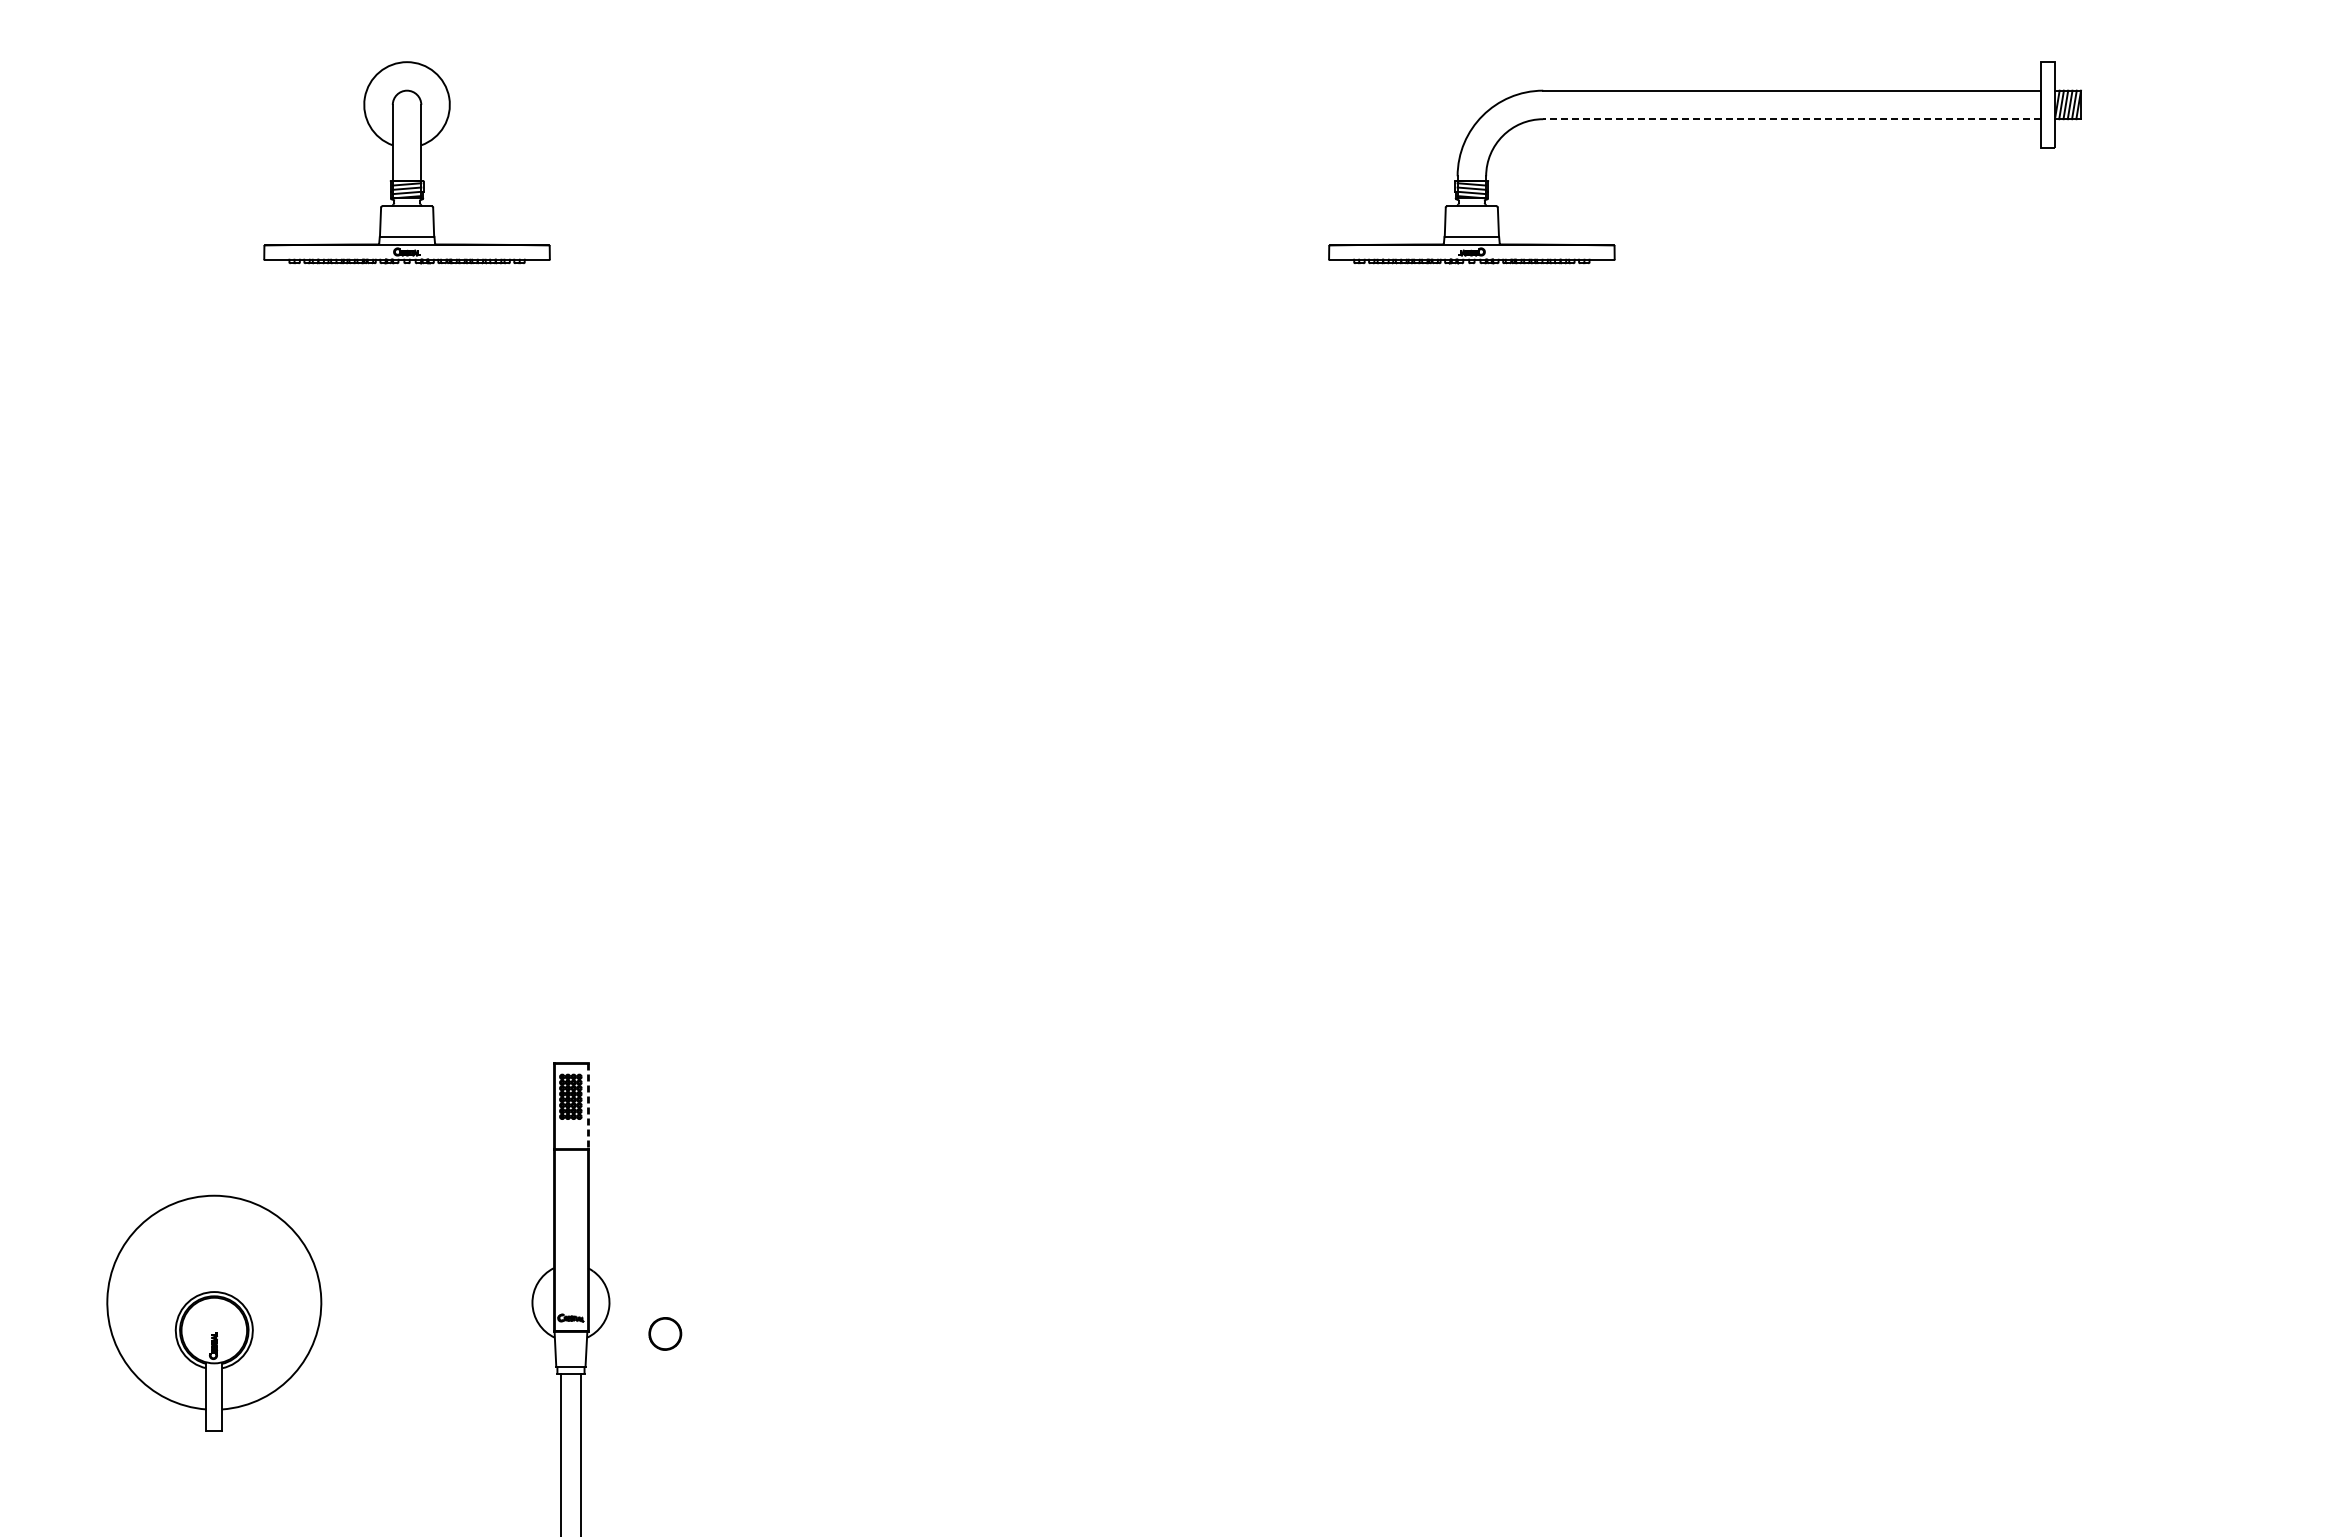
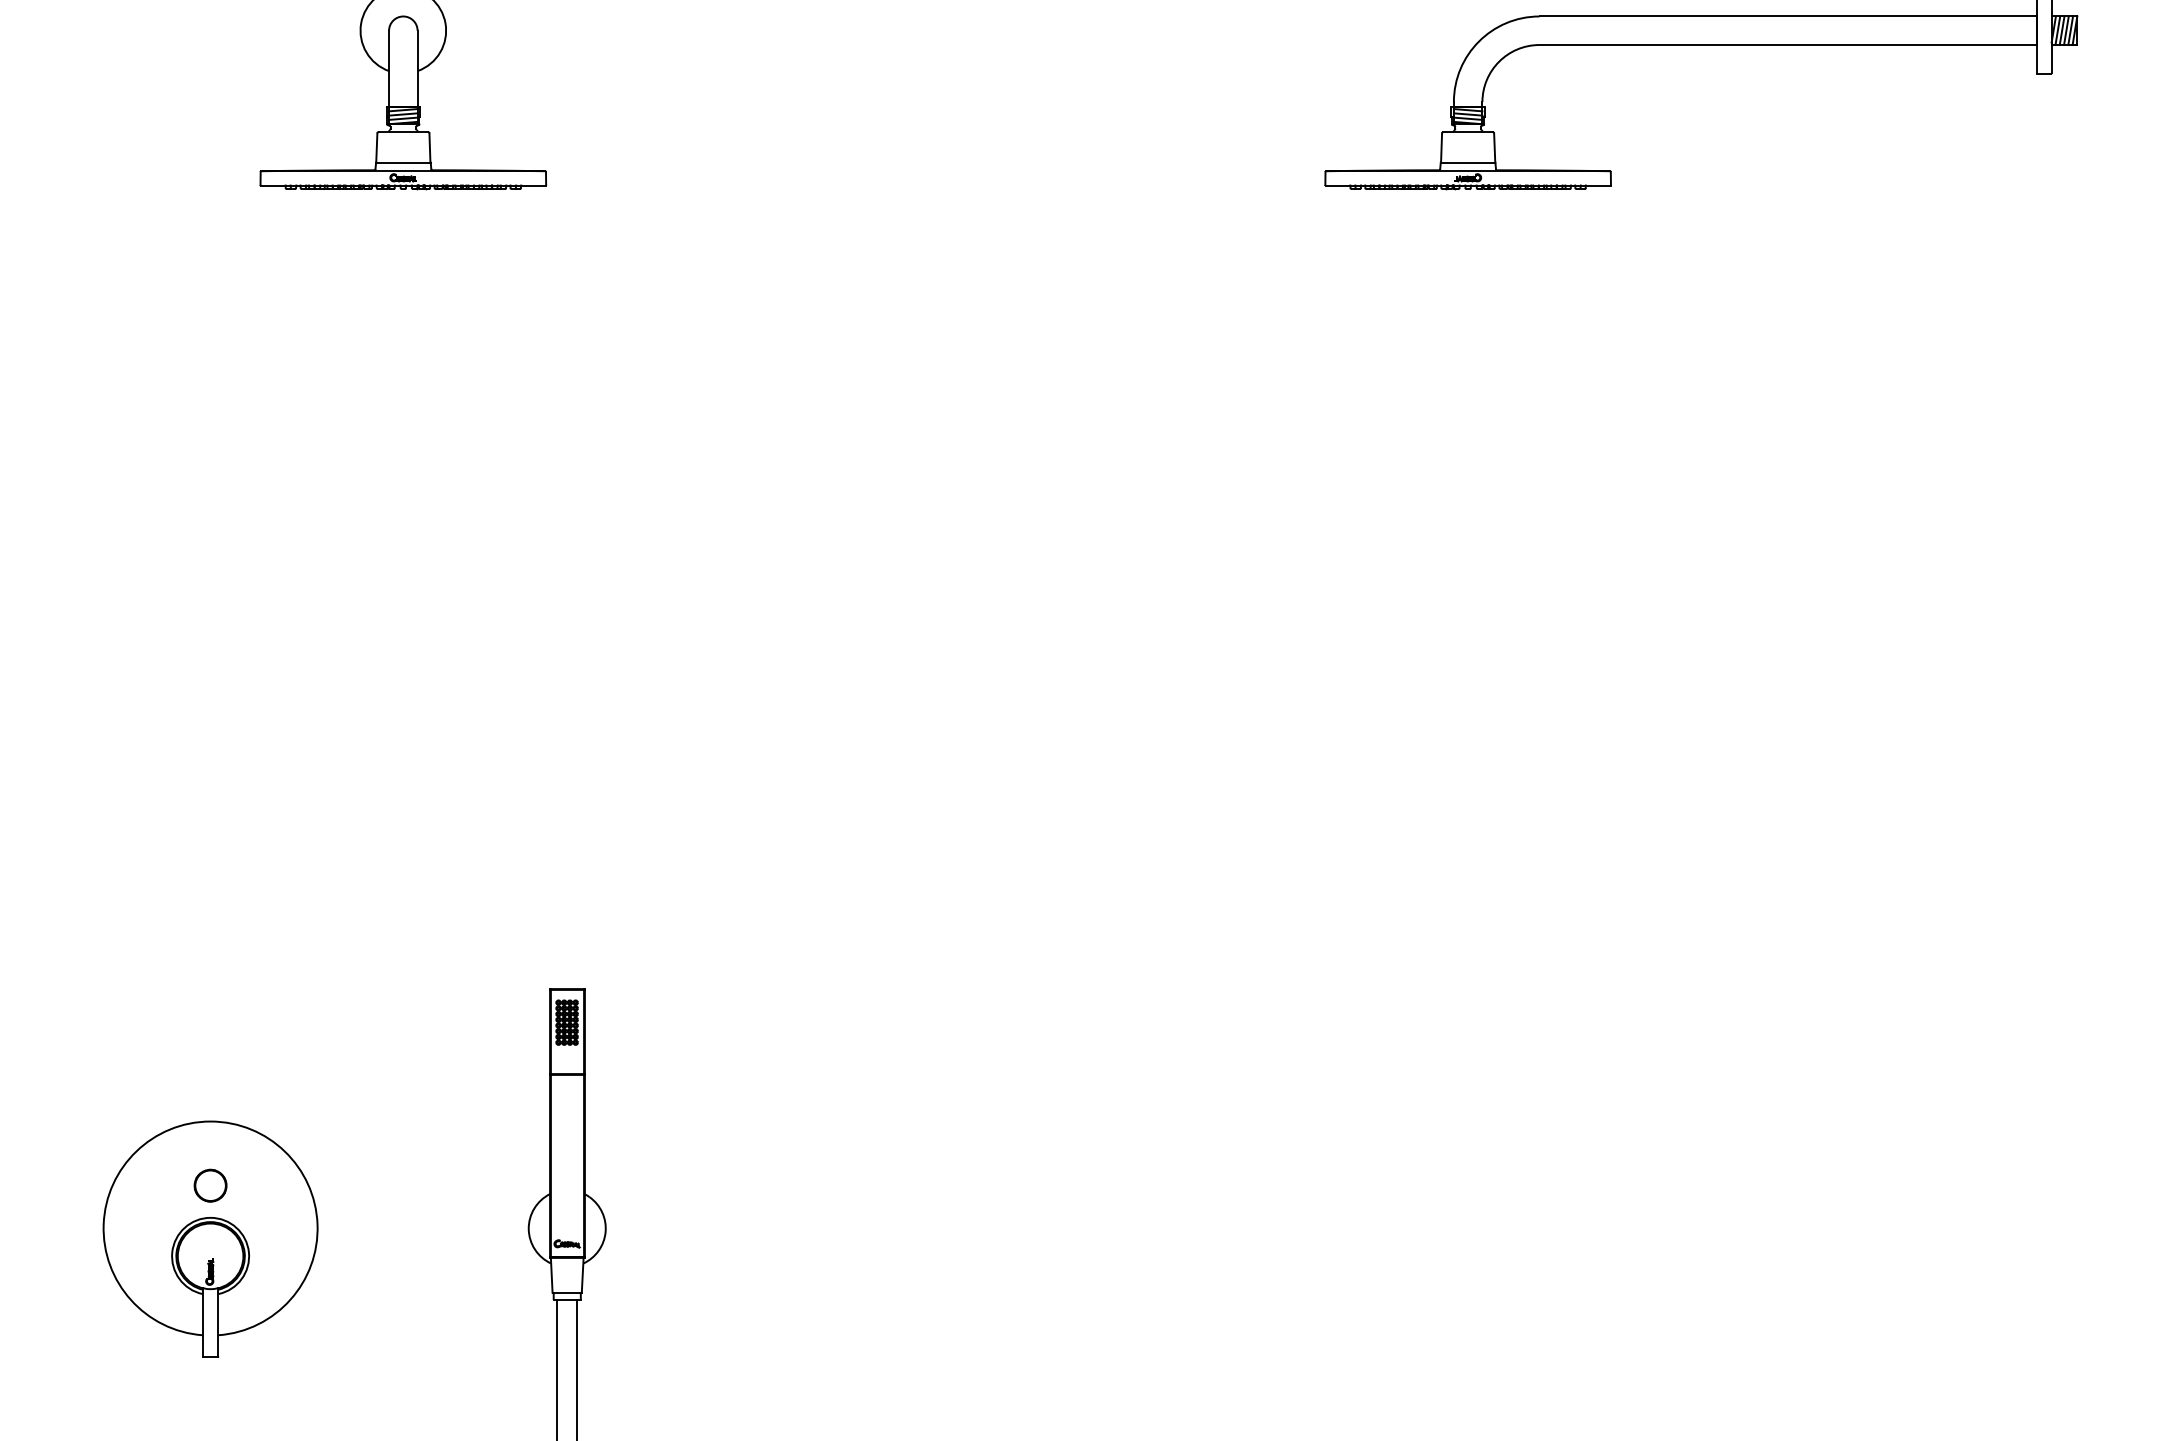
line: (1792, 119) -> (1788, 45), dashed -> solid
line: (588, 1105) -> (584, 1031), dashed -> solid
part: (665, 1333) -> (210, 1185), moved

